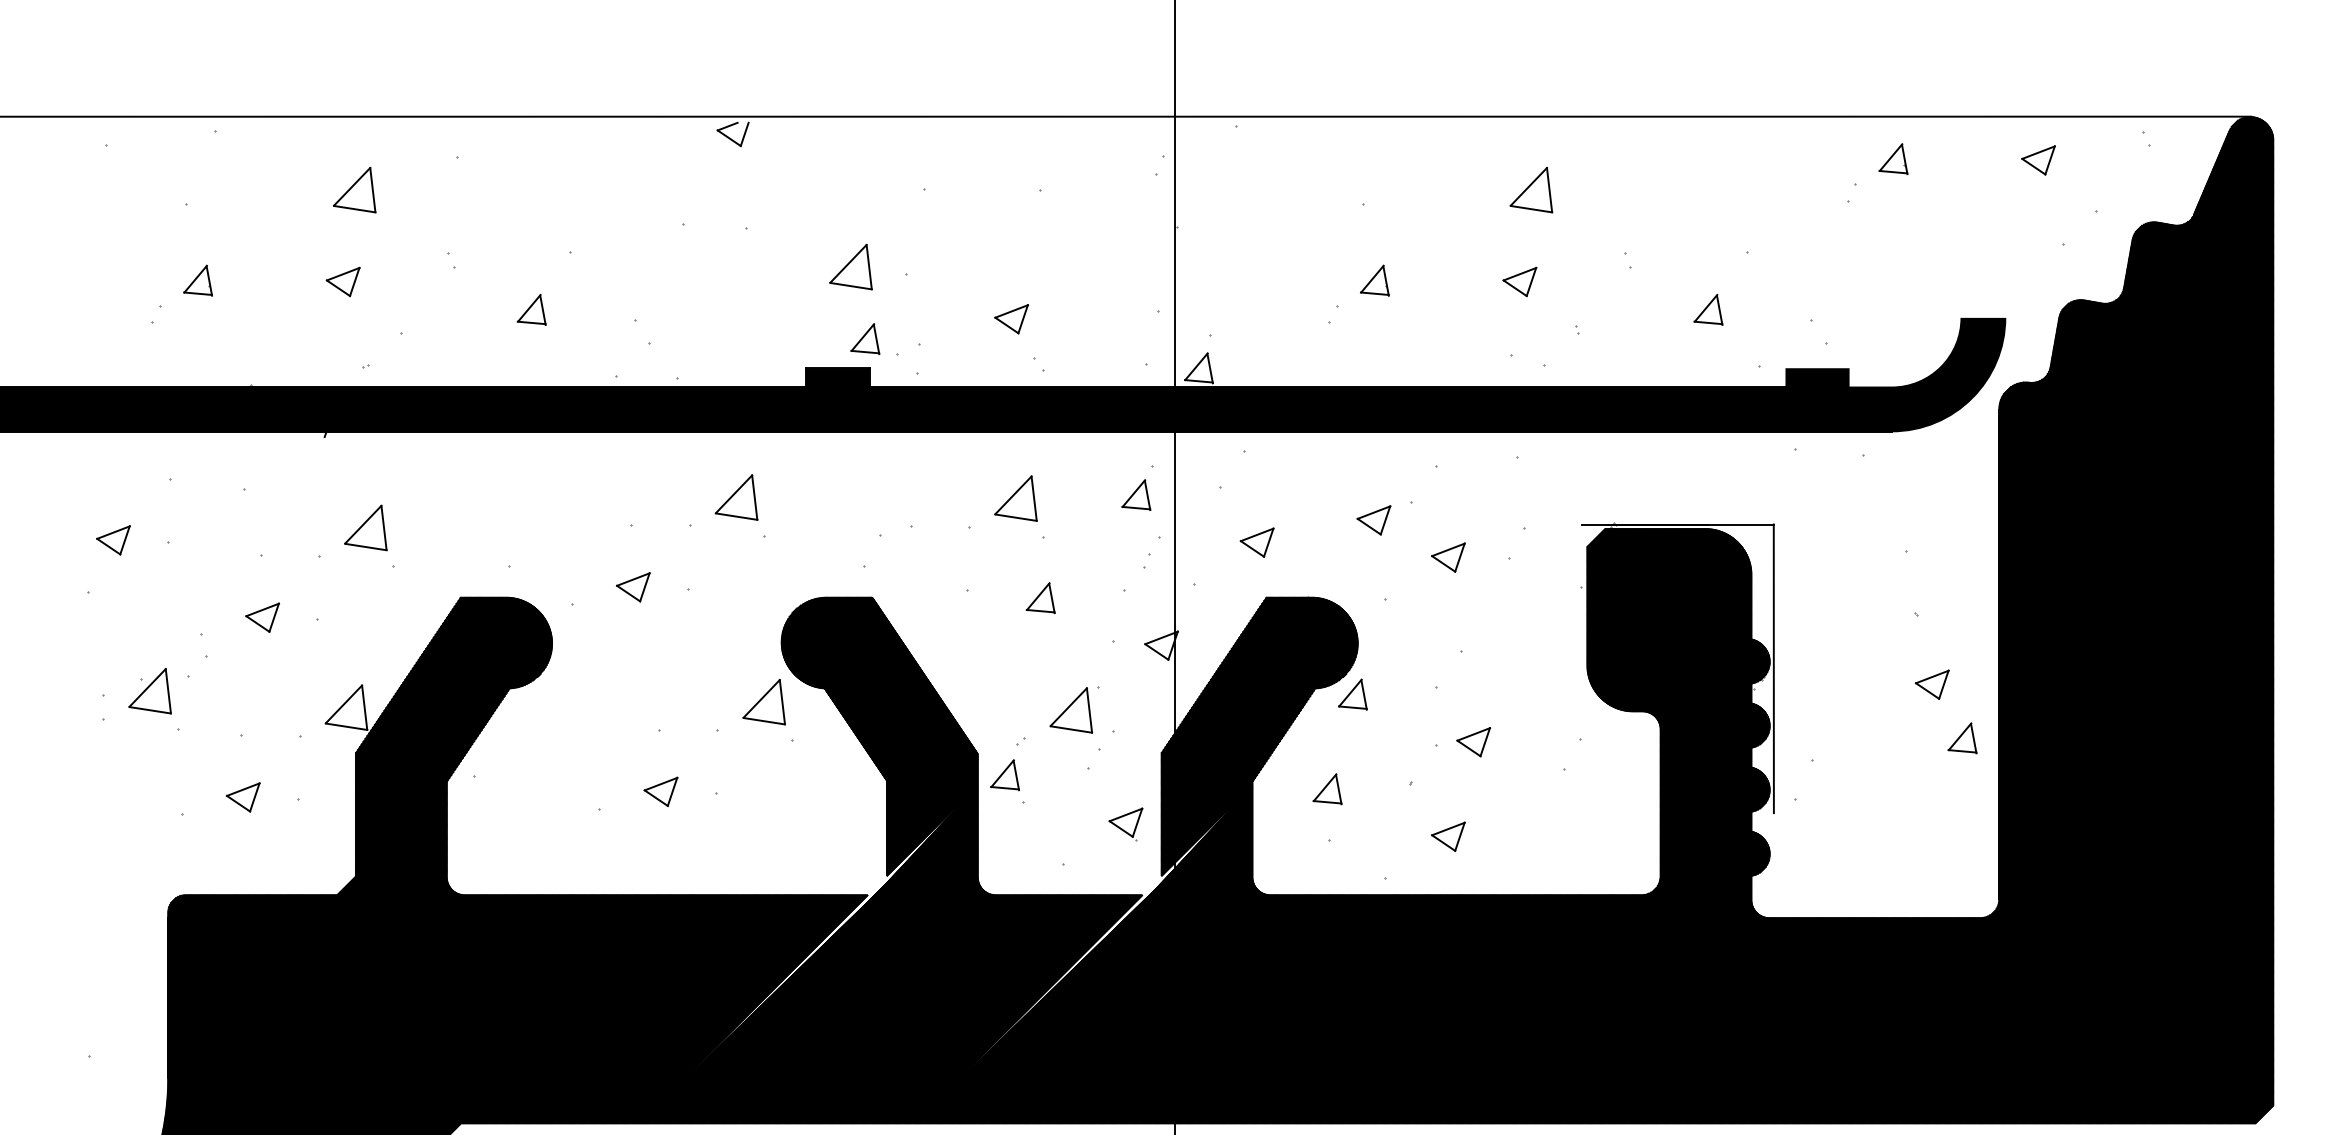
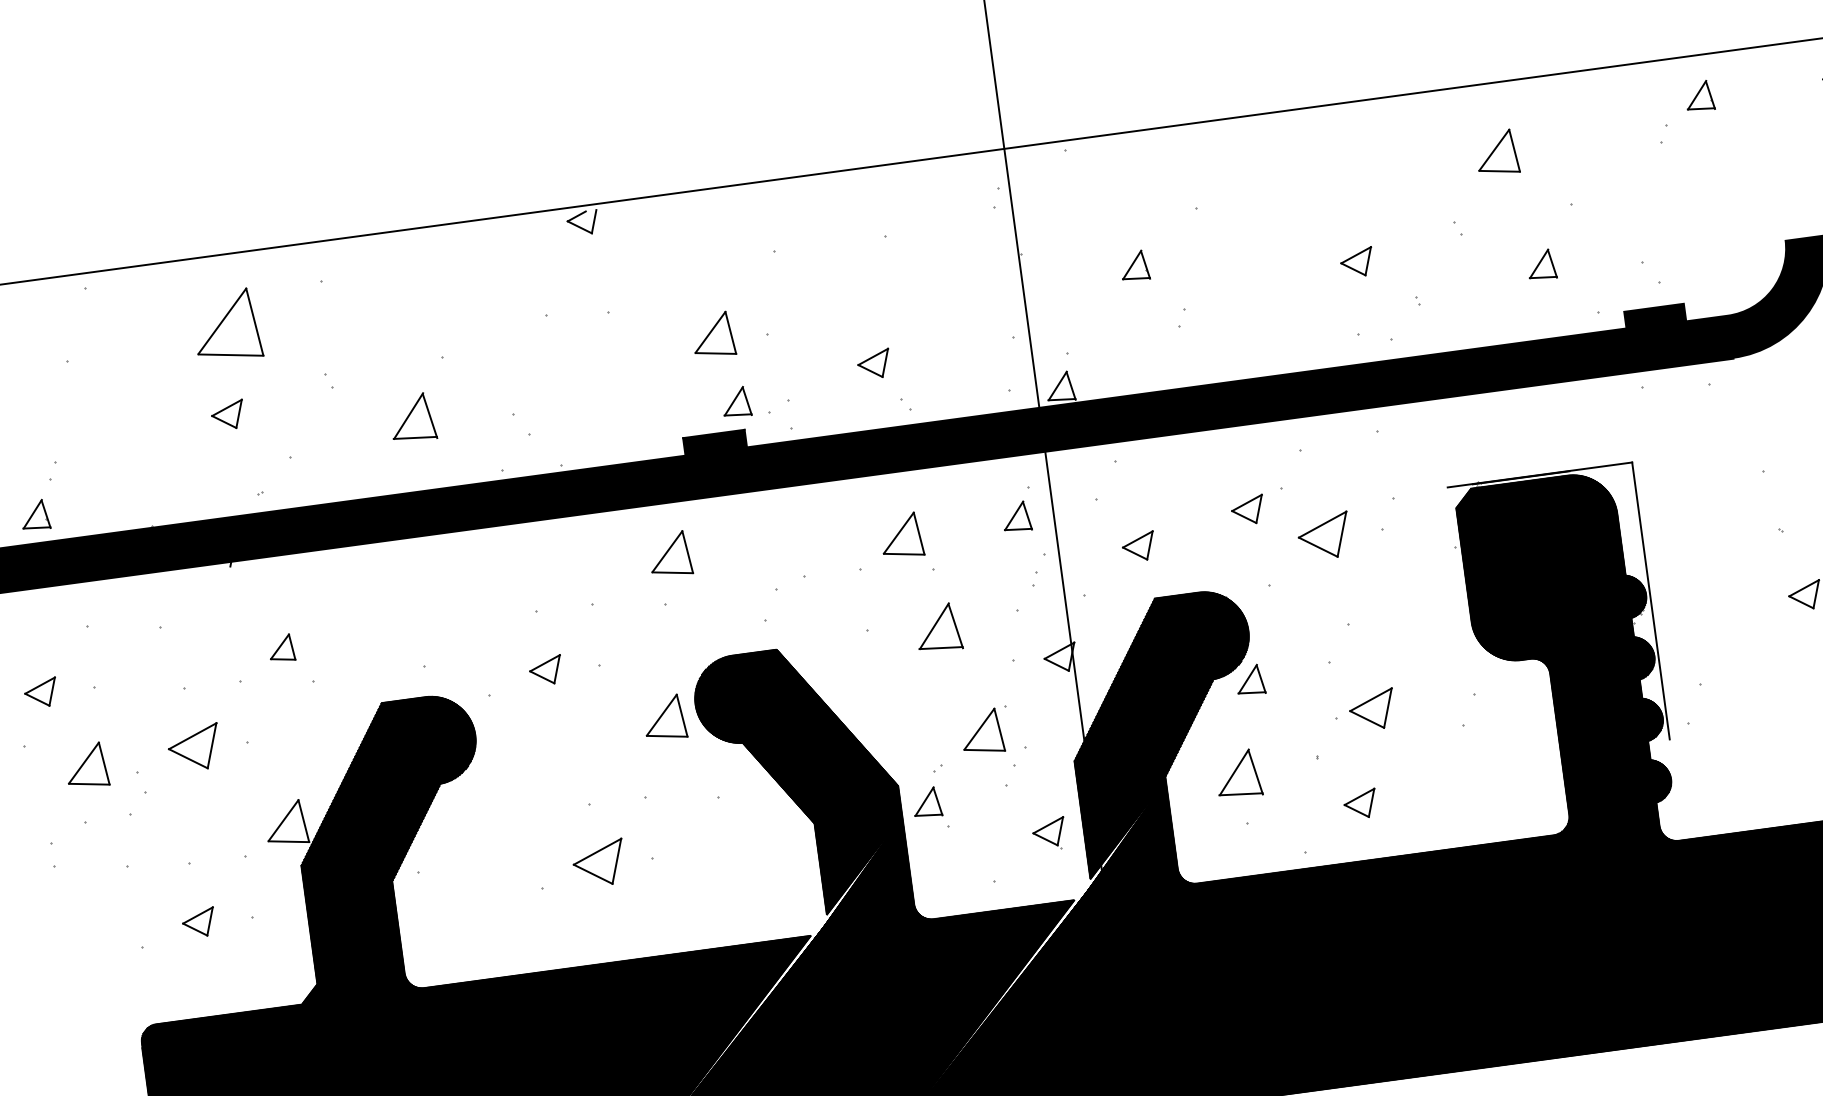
part: (354, 189) -> (226, 325), size x1.6
part: (1531, 190) -> (1497, 153), moved
part: (197, 280) -> (34, 515), moved
part: (1374, 280) -> (1134, 265), moved
part: (531, 309) -> (412, 417), size x1.6
part: (736, 497) -> (670, 554), moved
part: (365, 527) -> (281, 648), size x0.6
part: (1448, 557) -> (1324, 536), size x1.6
part: (1040, 598) -> (938, 628), size x1.6
part: (262, 617) -> (194, 747), size x1.6
part: (149, 691) -> (86, 766), moved
part: (763, 702) -> (664, 718), moved
part: (1473, 742) -> (1372, 710), size x1.4
part: (1327, 789) -> (1238, 774), size x1.6
part: (660, 791) -> (598, 863), size x1.6

